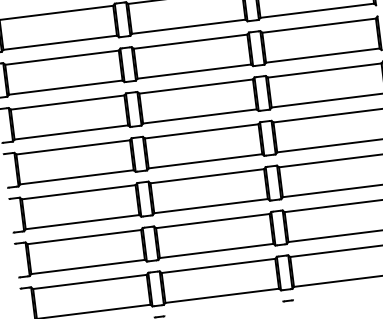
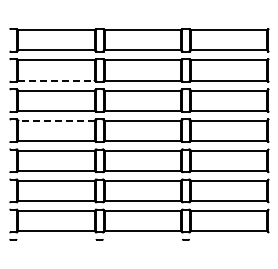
line: (67, 87) -> (57, 80), solid -> dashed
line: (73, 147) -> (56, 120), solid -> dashed

